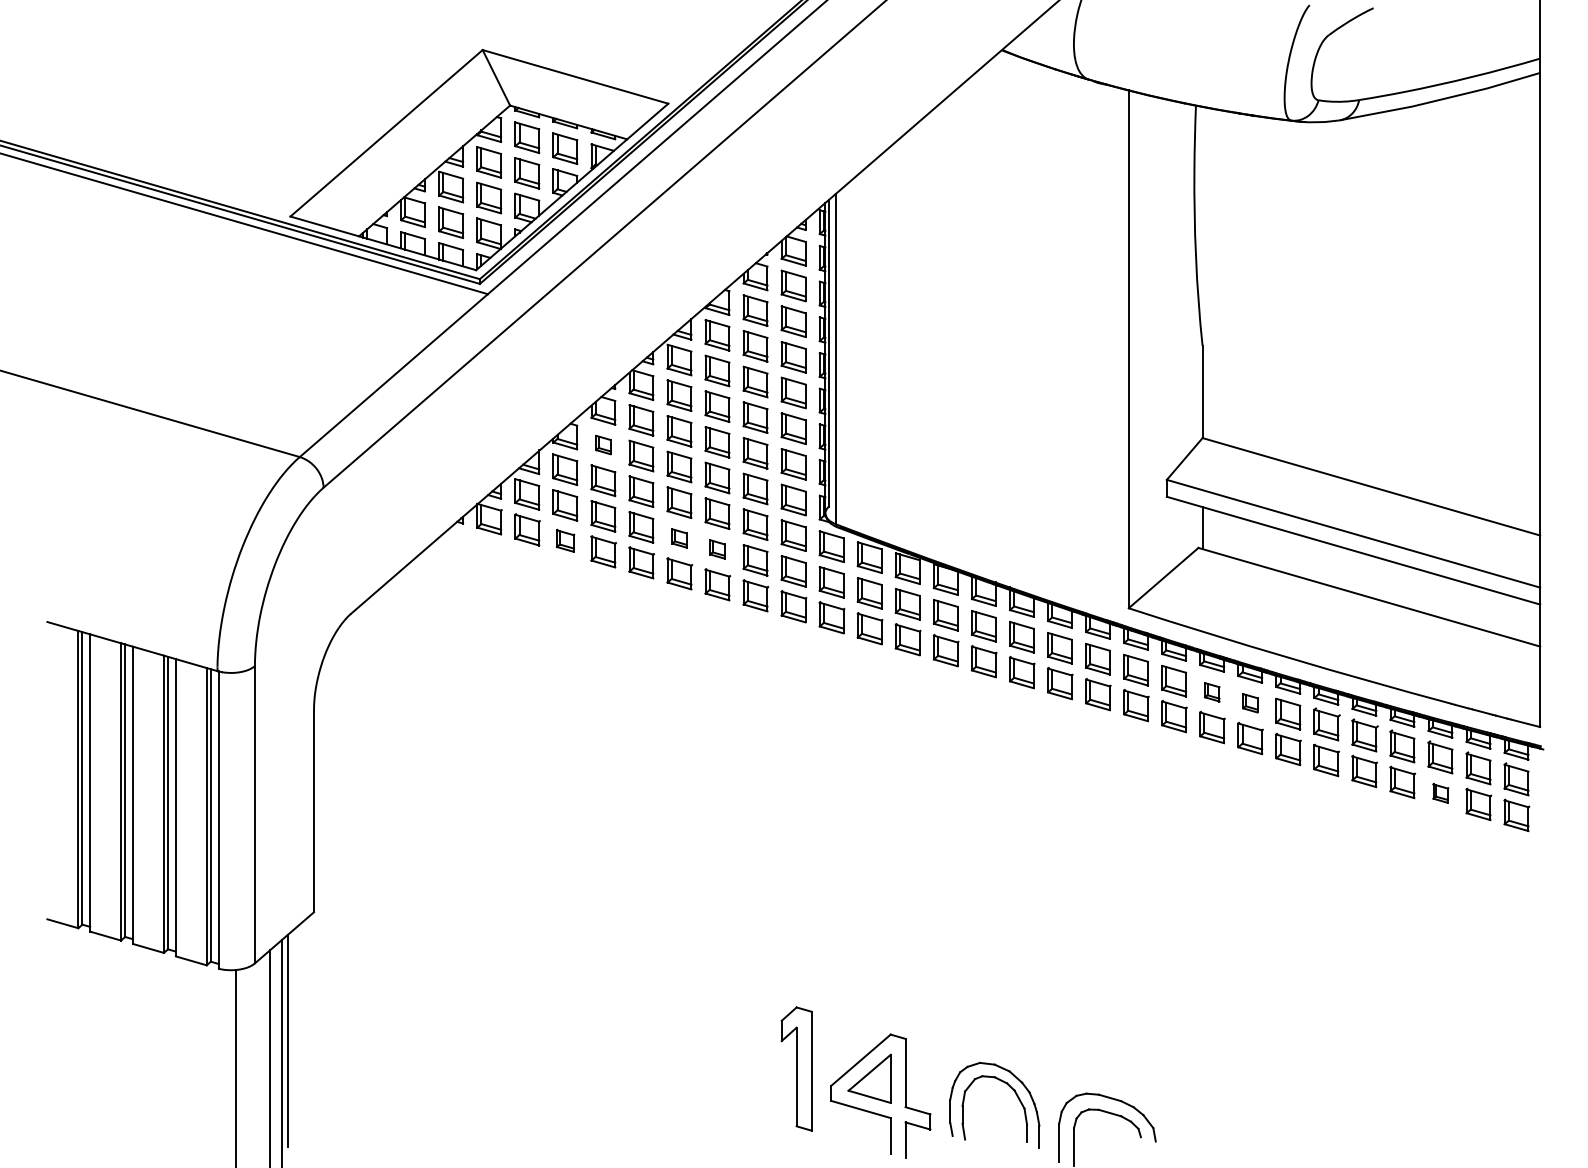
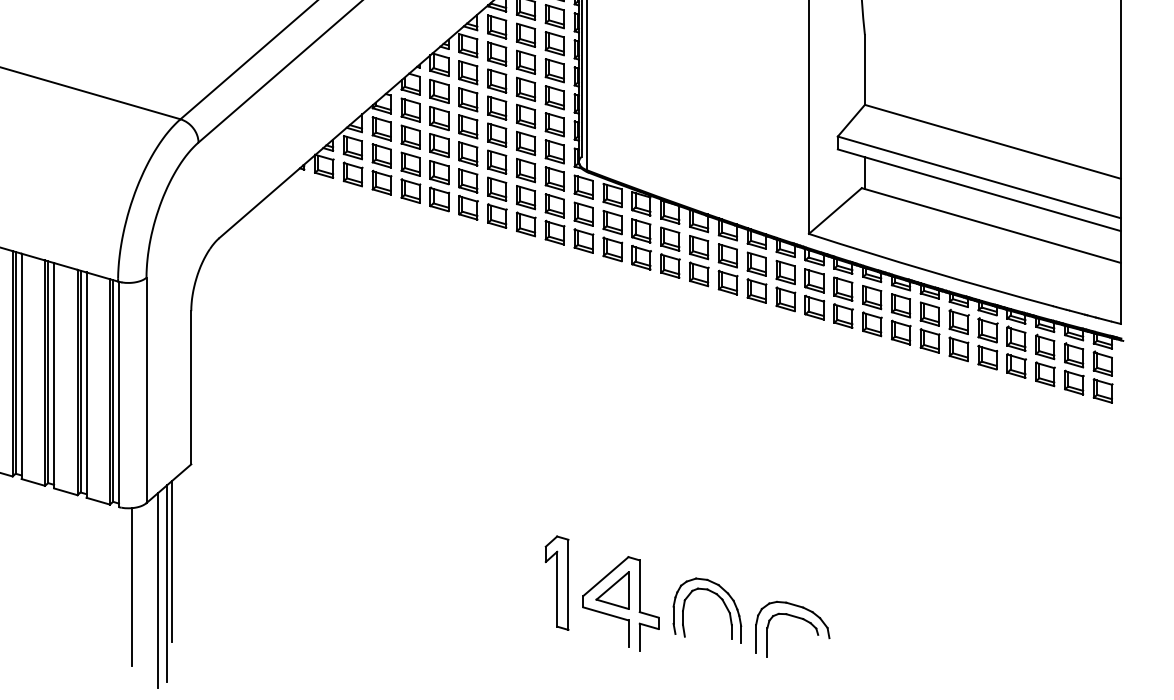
part: (603, 444) -> (410, 109), size x1.67
part: (679, 538) -> (468, 181), size x1.67
part: (565, 540) -> (381, 182), size x1.43
part: (717, 549) -> (497, 189), size x1.67
part: (1212, 692) -> (872, 297), size x1.67
part: (1250, 703) -> (901, 306), size x1.67
part: (1440, 793) -> (1045, 374), size x1.67

